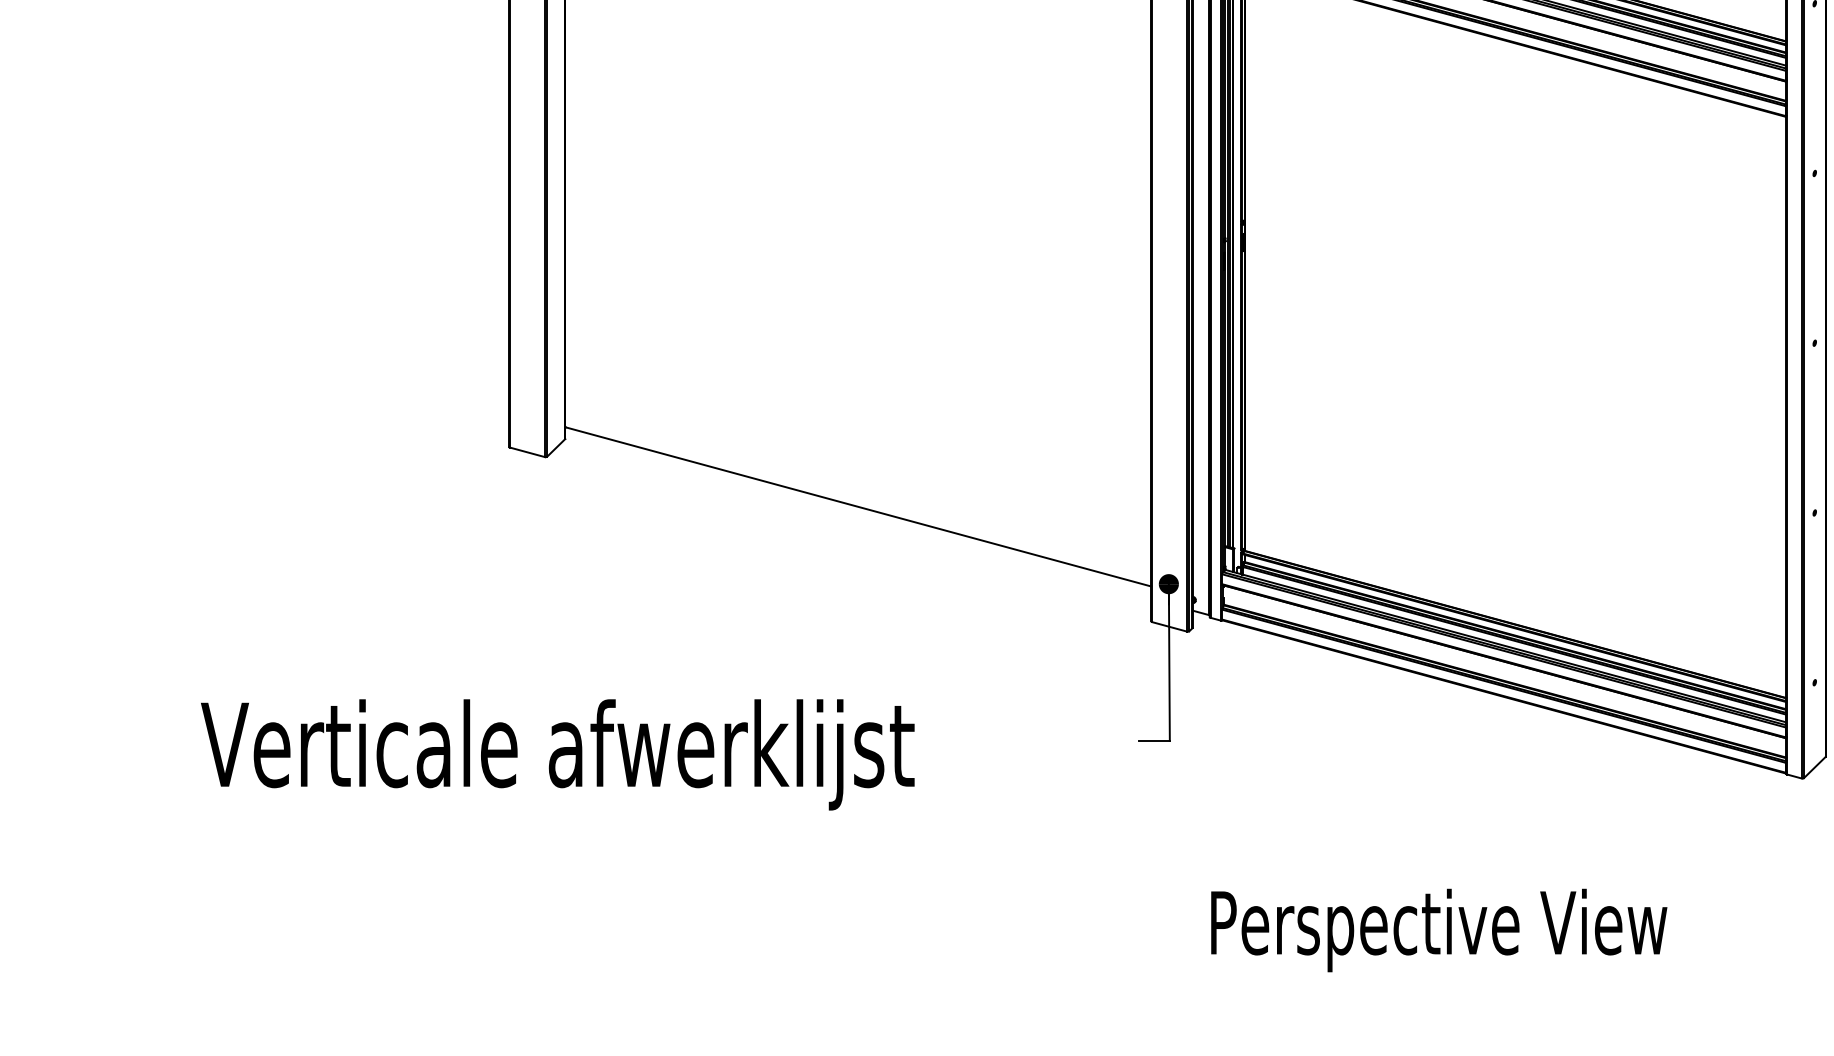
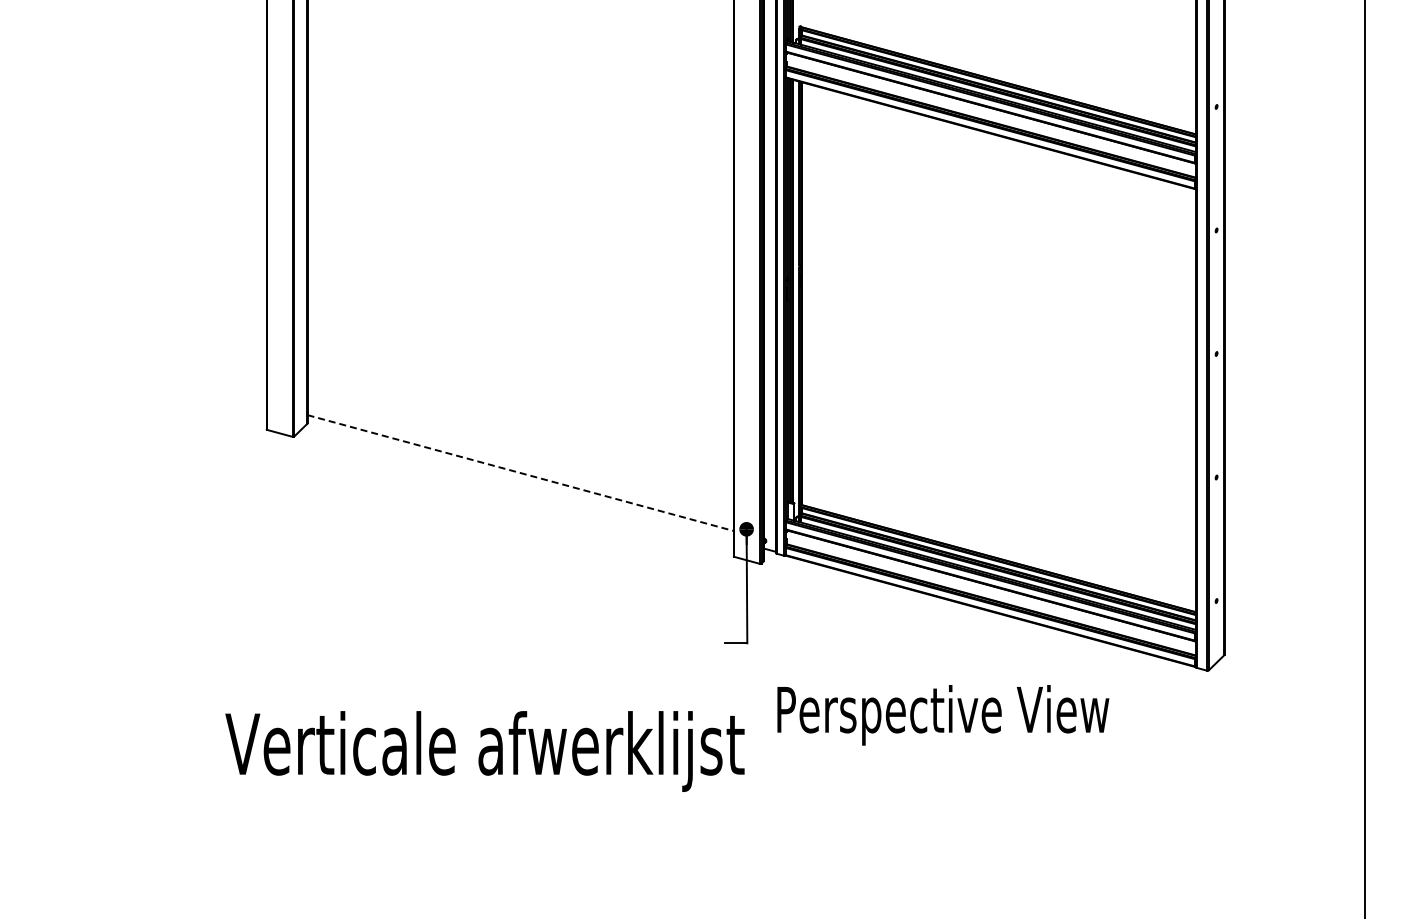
line: (858, 507) -> (520, 473), solid -> dashed
text: (557, 754) -> (484, 751), moved
text: (1439, 930) -> (943, 715), moved

